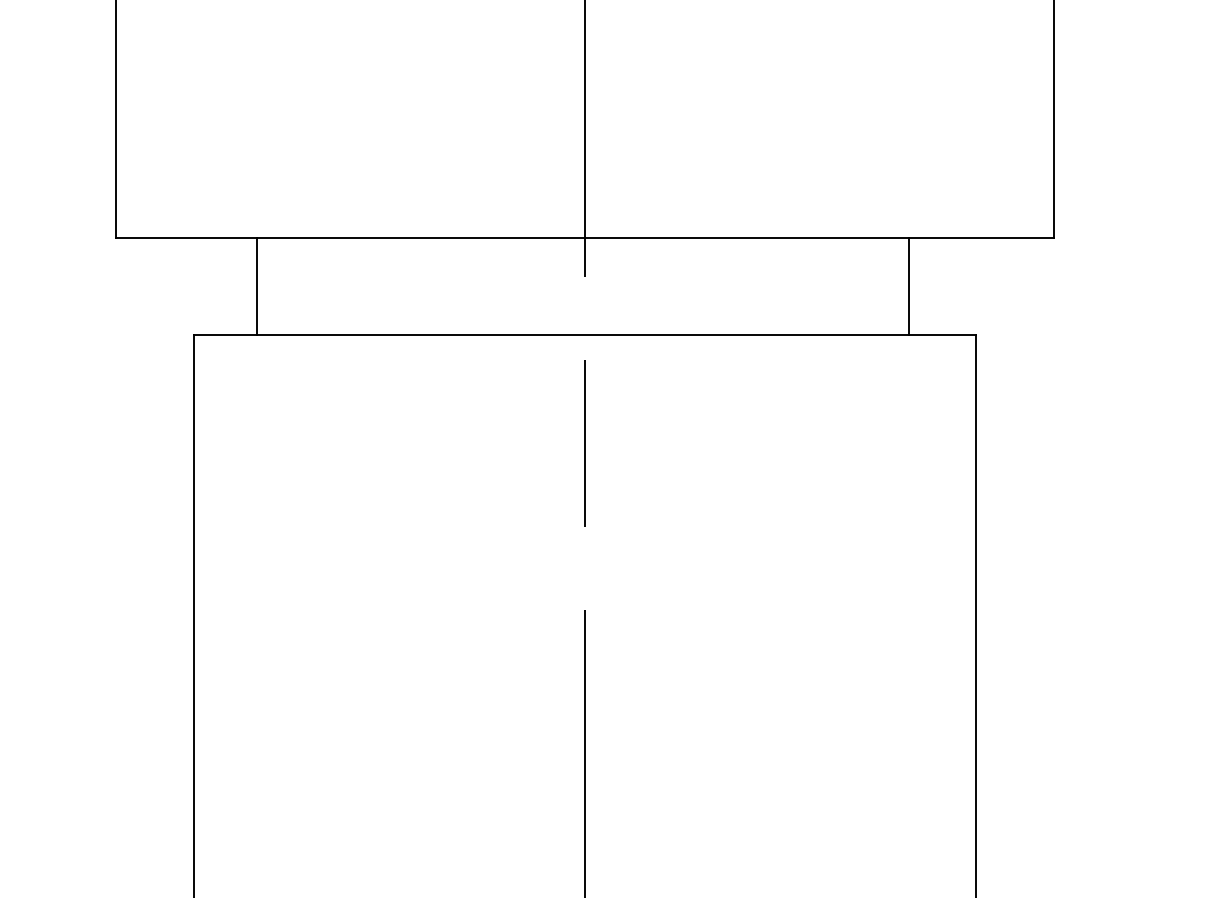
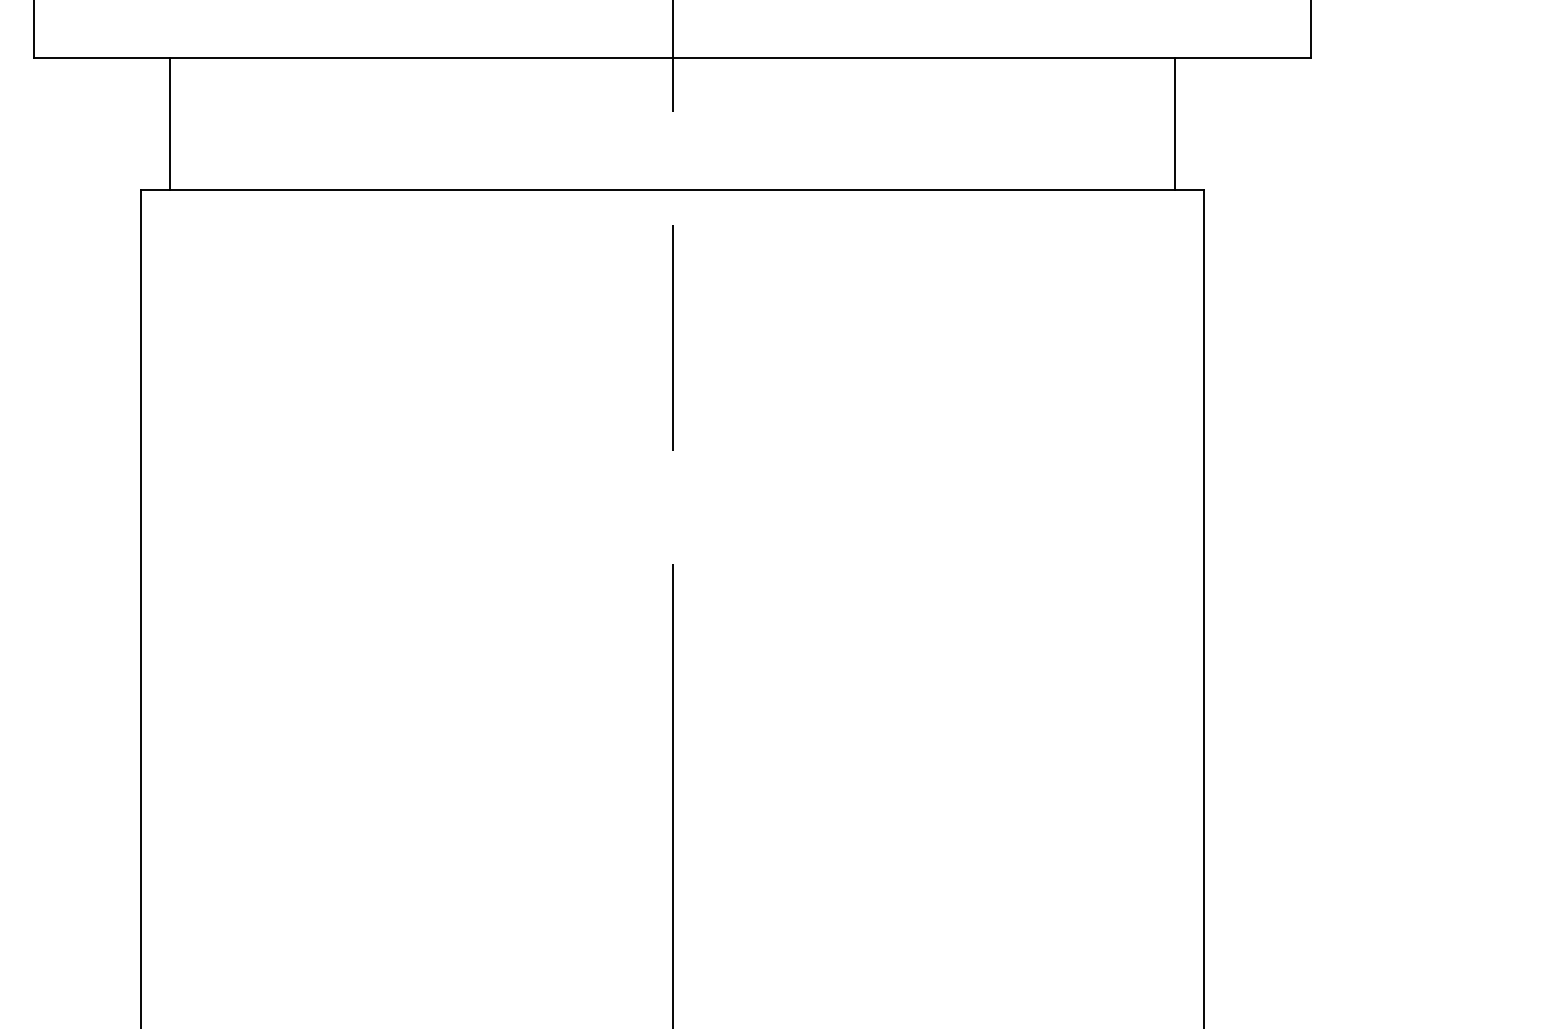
line: (256, 285) -> (169, 122), moved
line: (908, 285) -> (1174, 122), moved

